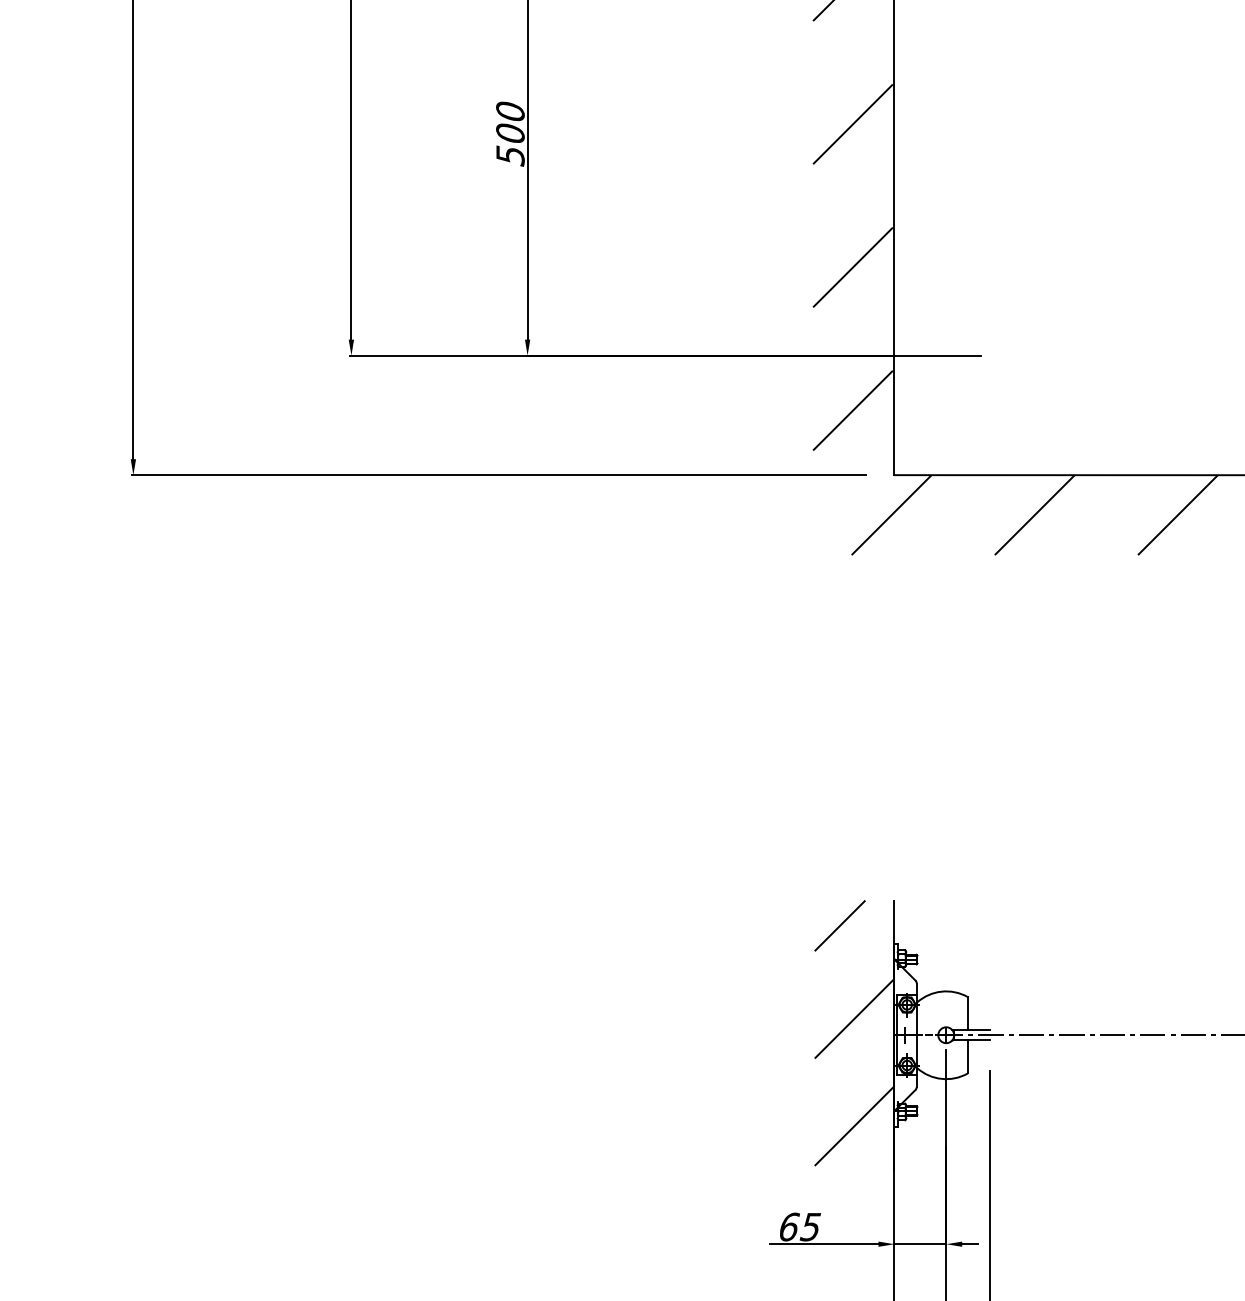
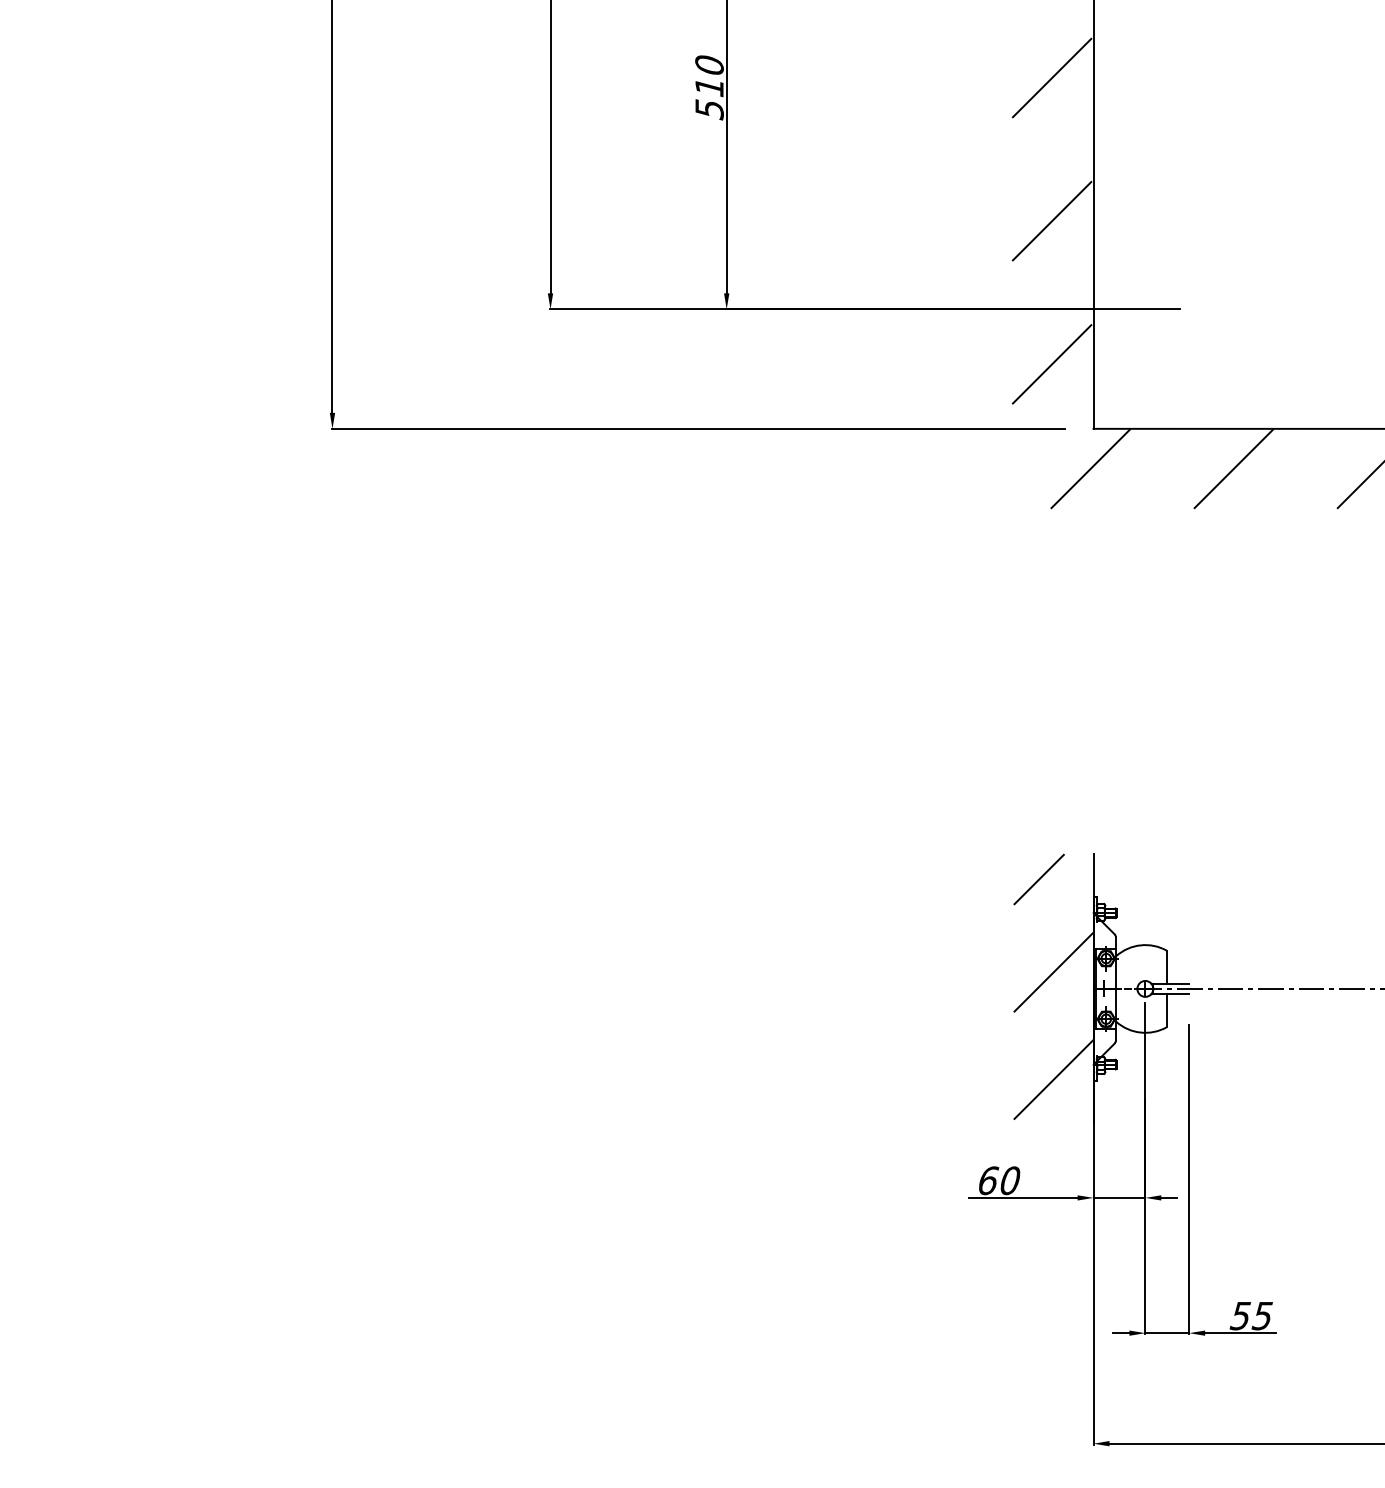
text: (510, 133) -> (709, 87), 500 -> 510
text: (810, 1226) -> (1009, 1180), 65 -> 60

